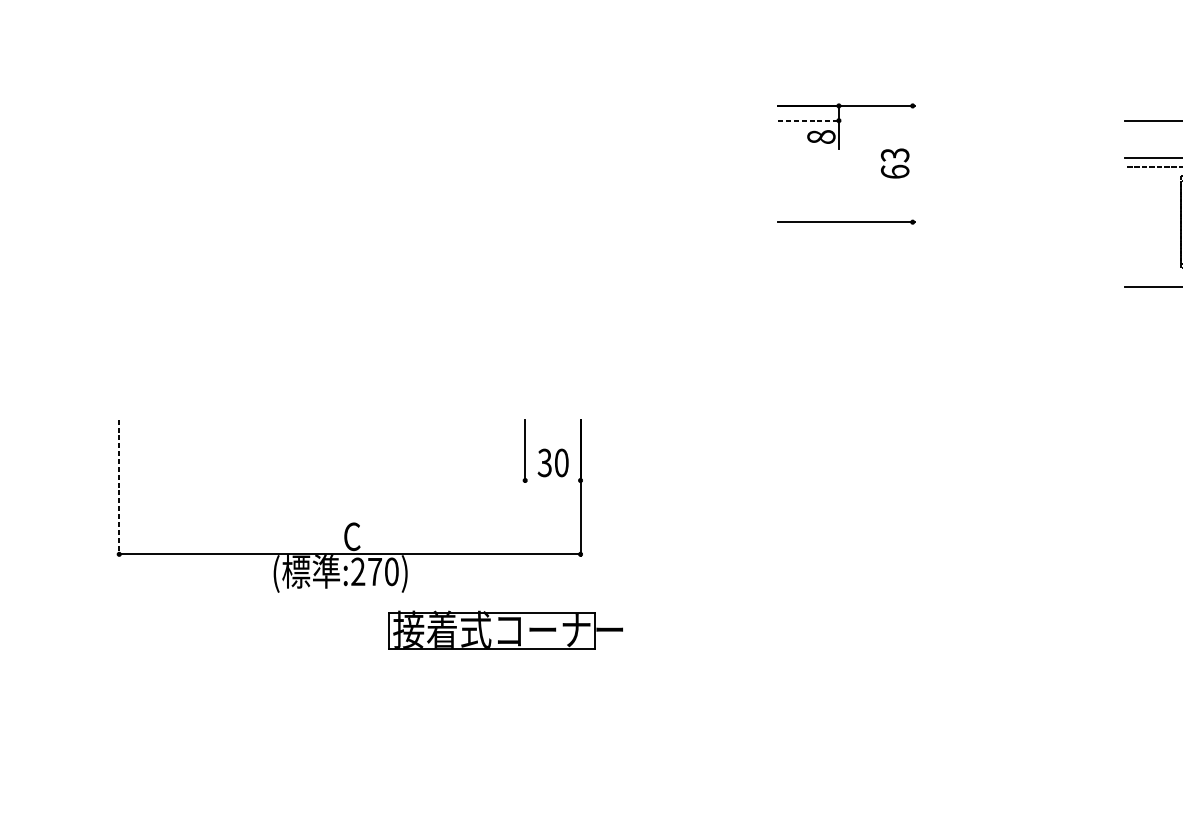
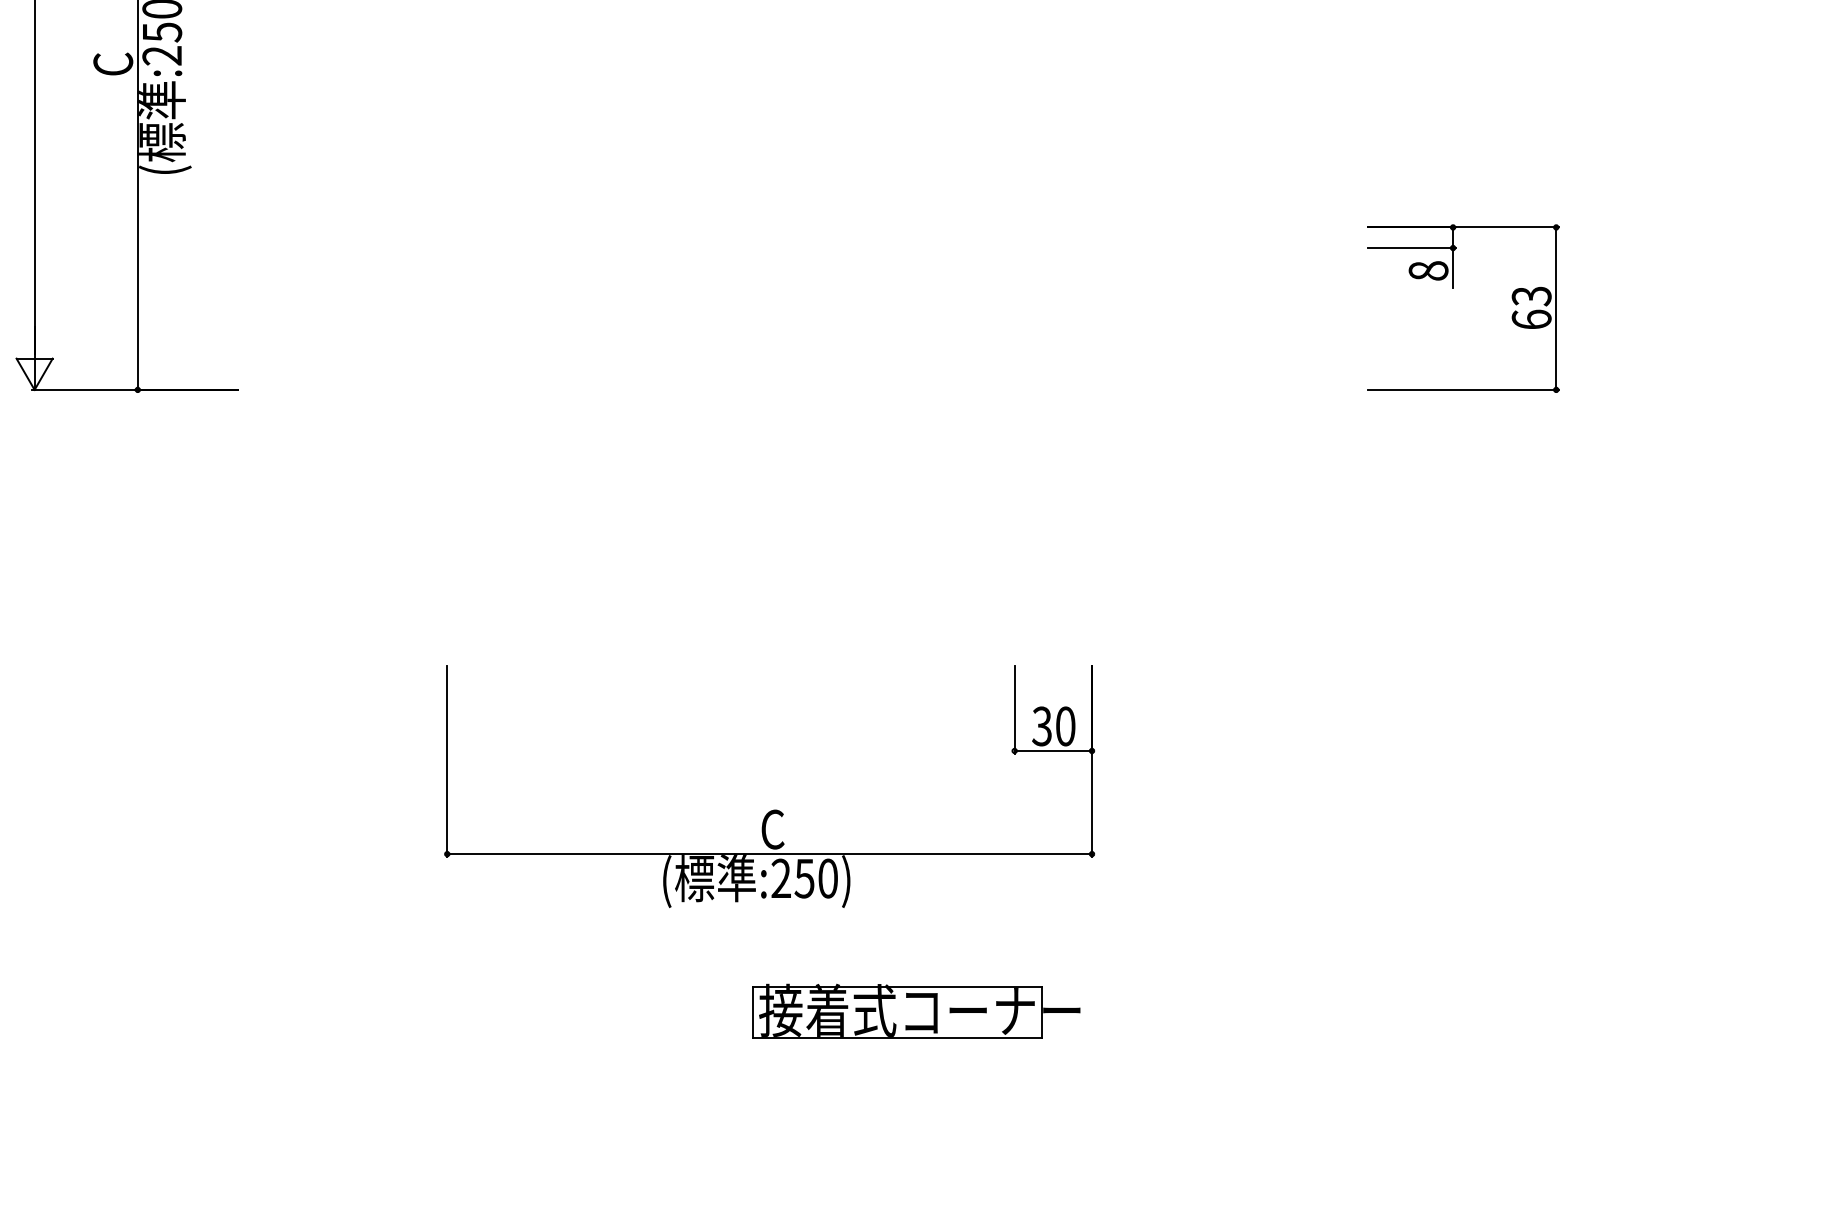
line: (809, 121) -> (1411, 248), dashed -> solid
line: (912, 163) -> (1556, 308), added
line: (553, 480) -> (1053, 750), added
line: (119, 488) -> (447, 761), dashed -> solid
text: (374, 571) -> (804, 878), :270) -> :250)
part: (505, 629) -> (916, 1010), moved

